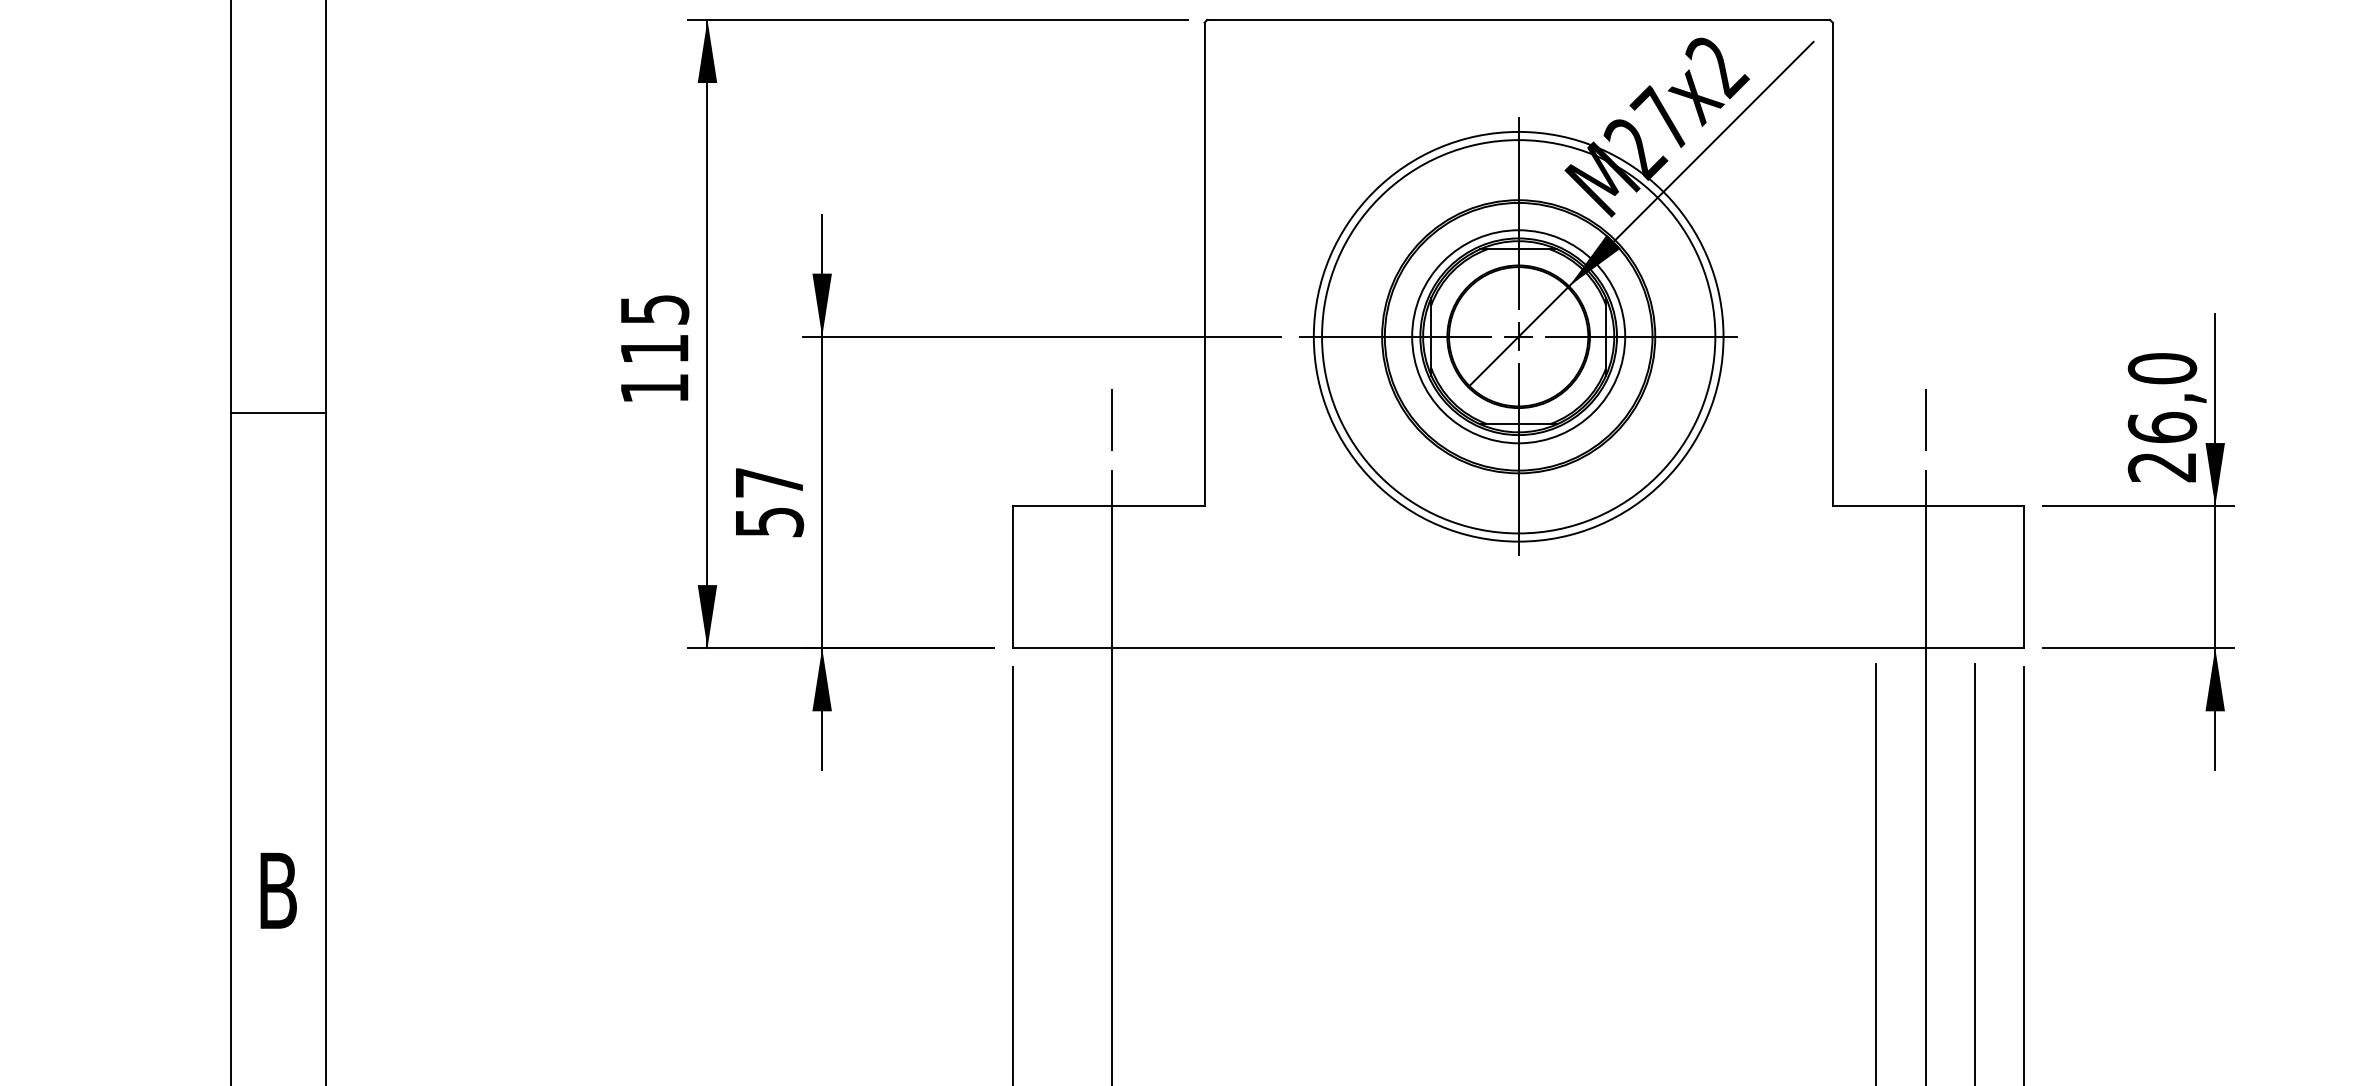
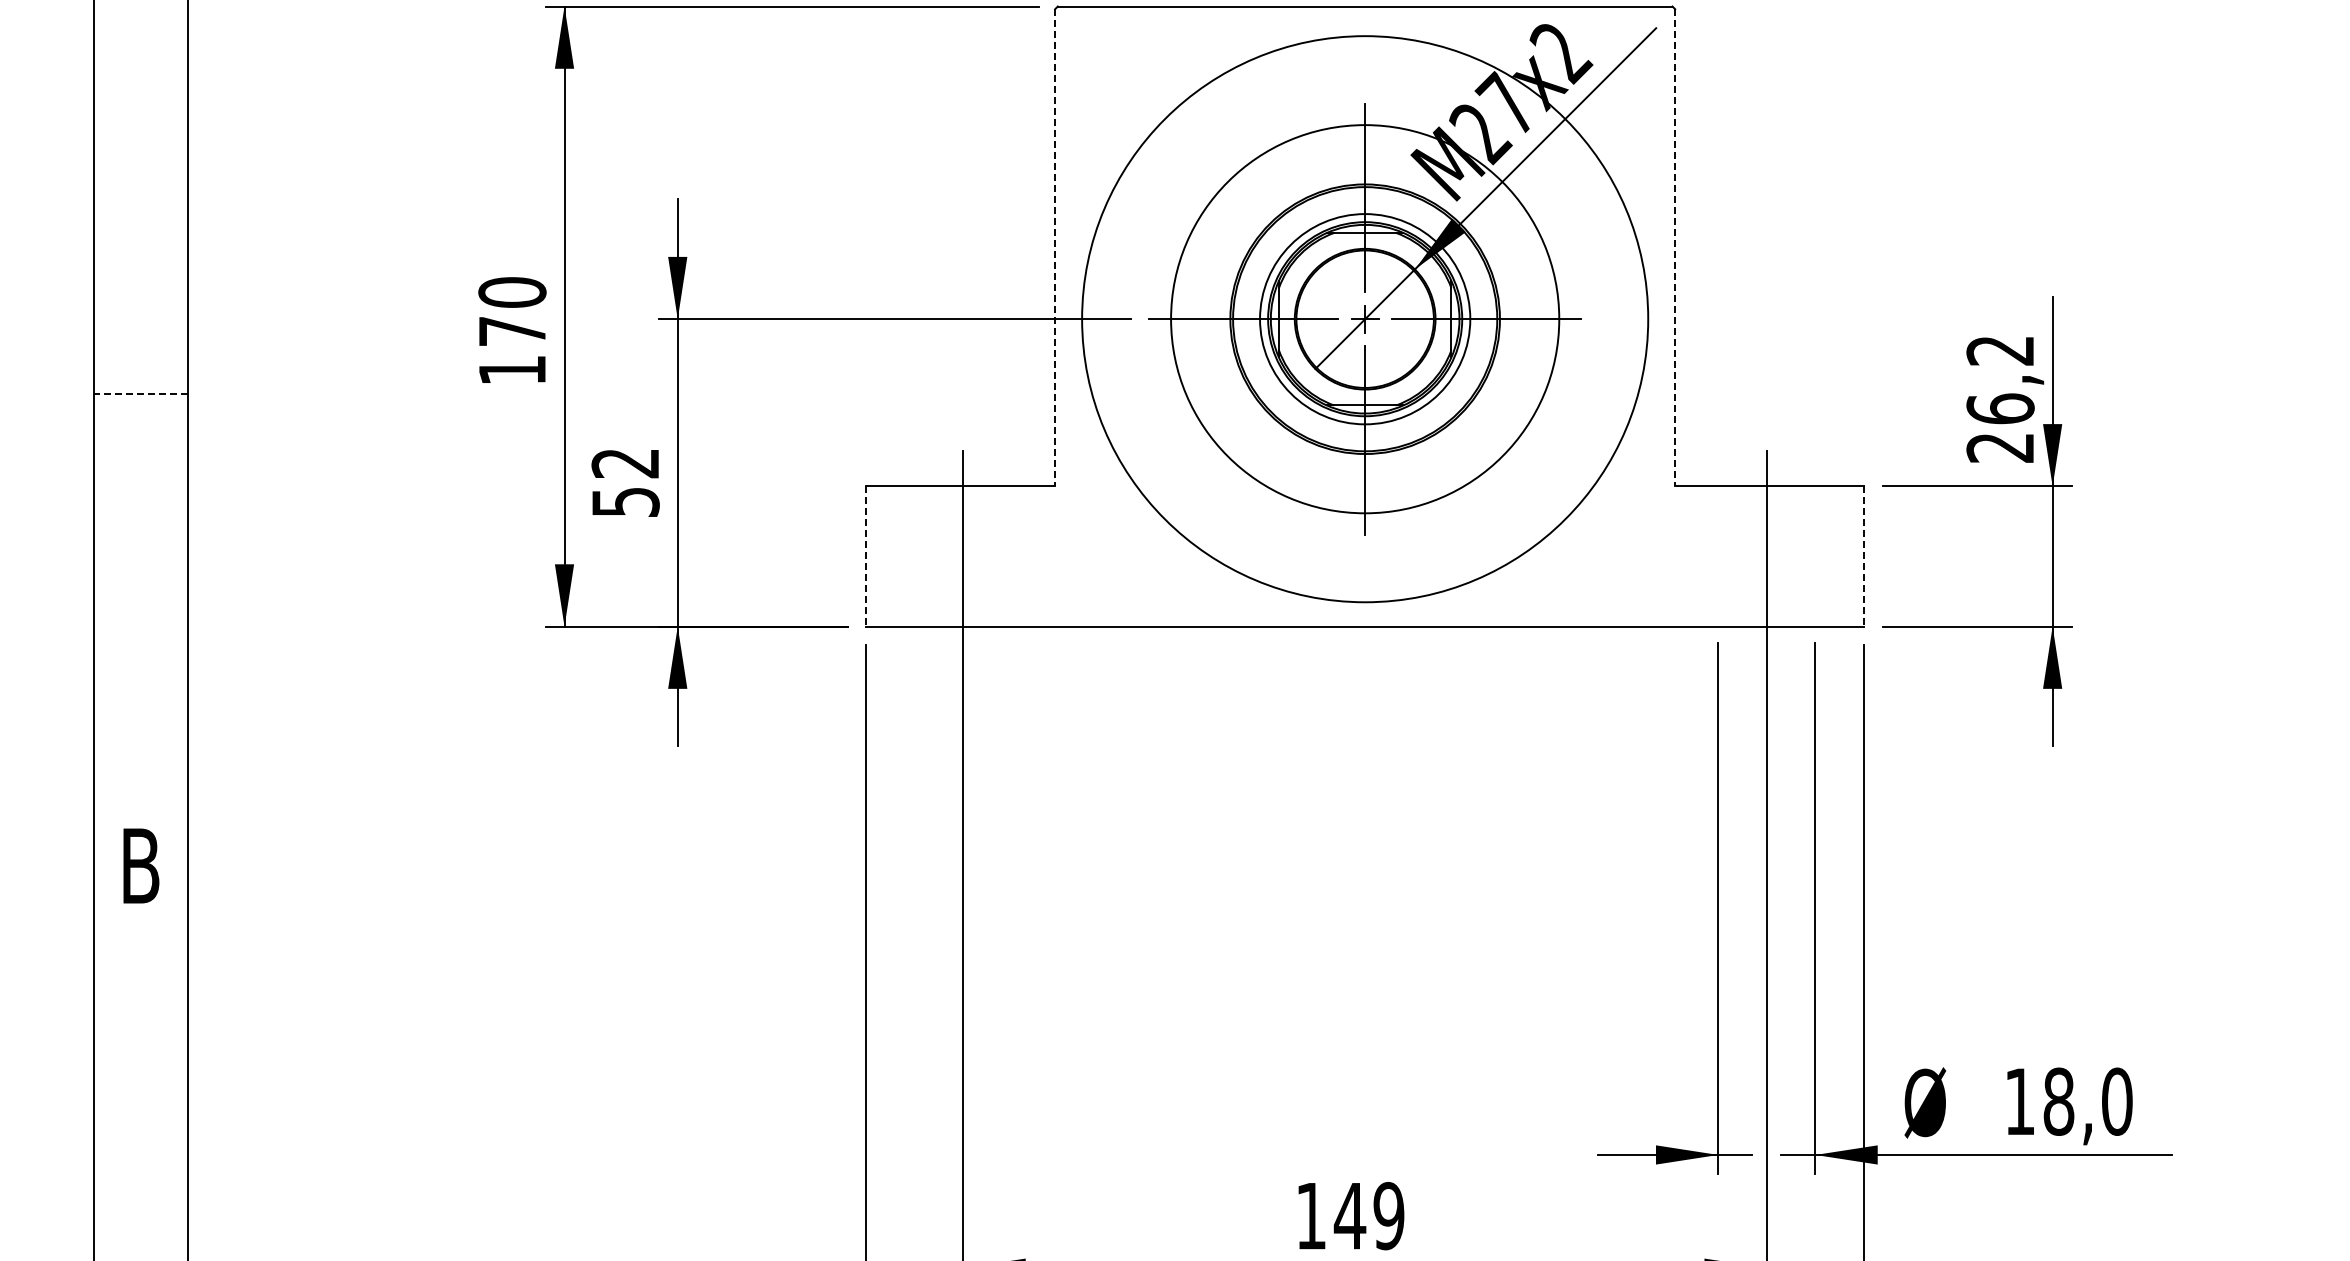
line: (1204, 264) -> (1055, 247), solid -> dashed
line: (1833, 264) -> (1675, 247), solid -> dashed
text: (654, 328) -> (512, 311), 115 -> 170
circle: (1518, 337) -> (1364, 319), size x1.4
text: (2162, 368) -> (2000, 350), 26,0 -> 26,2
line: (277, 413) -> (140, 394), solid -> dashed
line: (1111, 419) -> (963, 400), removed
line: (1925, 419) -> (1766, 400), removed
text: (768, 482) -> (624, 463), 57 -> 52
line: (1013, 577) -> (866, 556), solid -> dashed
line: (2023, 577) -> (1863, 556), solid -> dashed

